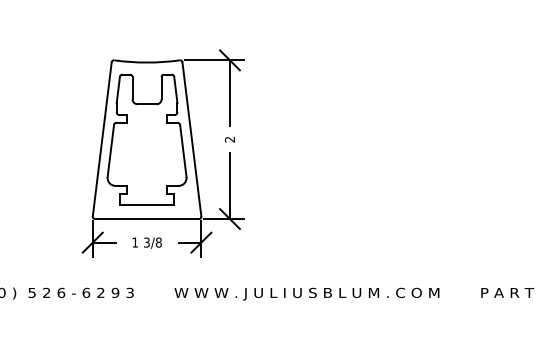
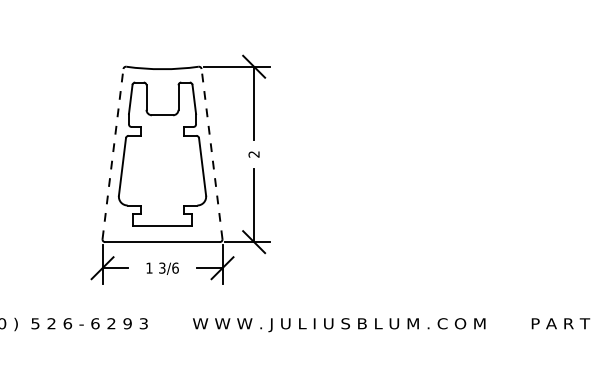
line: (102, 139) -> (113, 154), solid -> dashed
line: (191, 139) -> (211, 154), solid -> dashed
text: (158, 242) -> (175, 268), 3/8 -> 3/6

